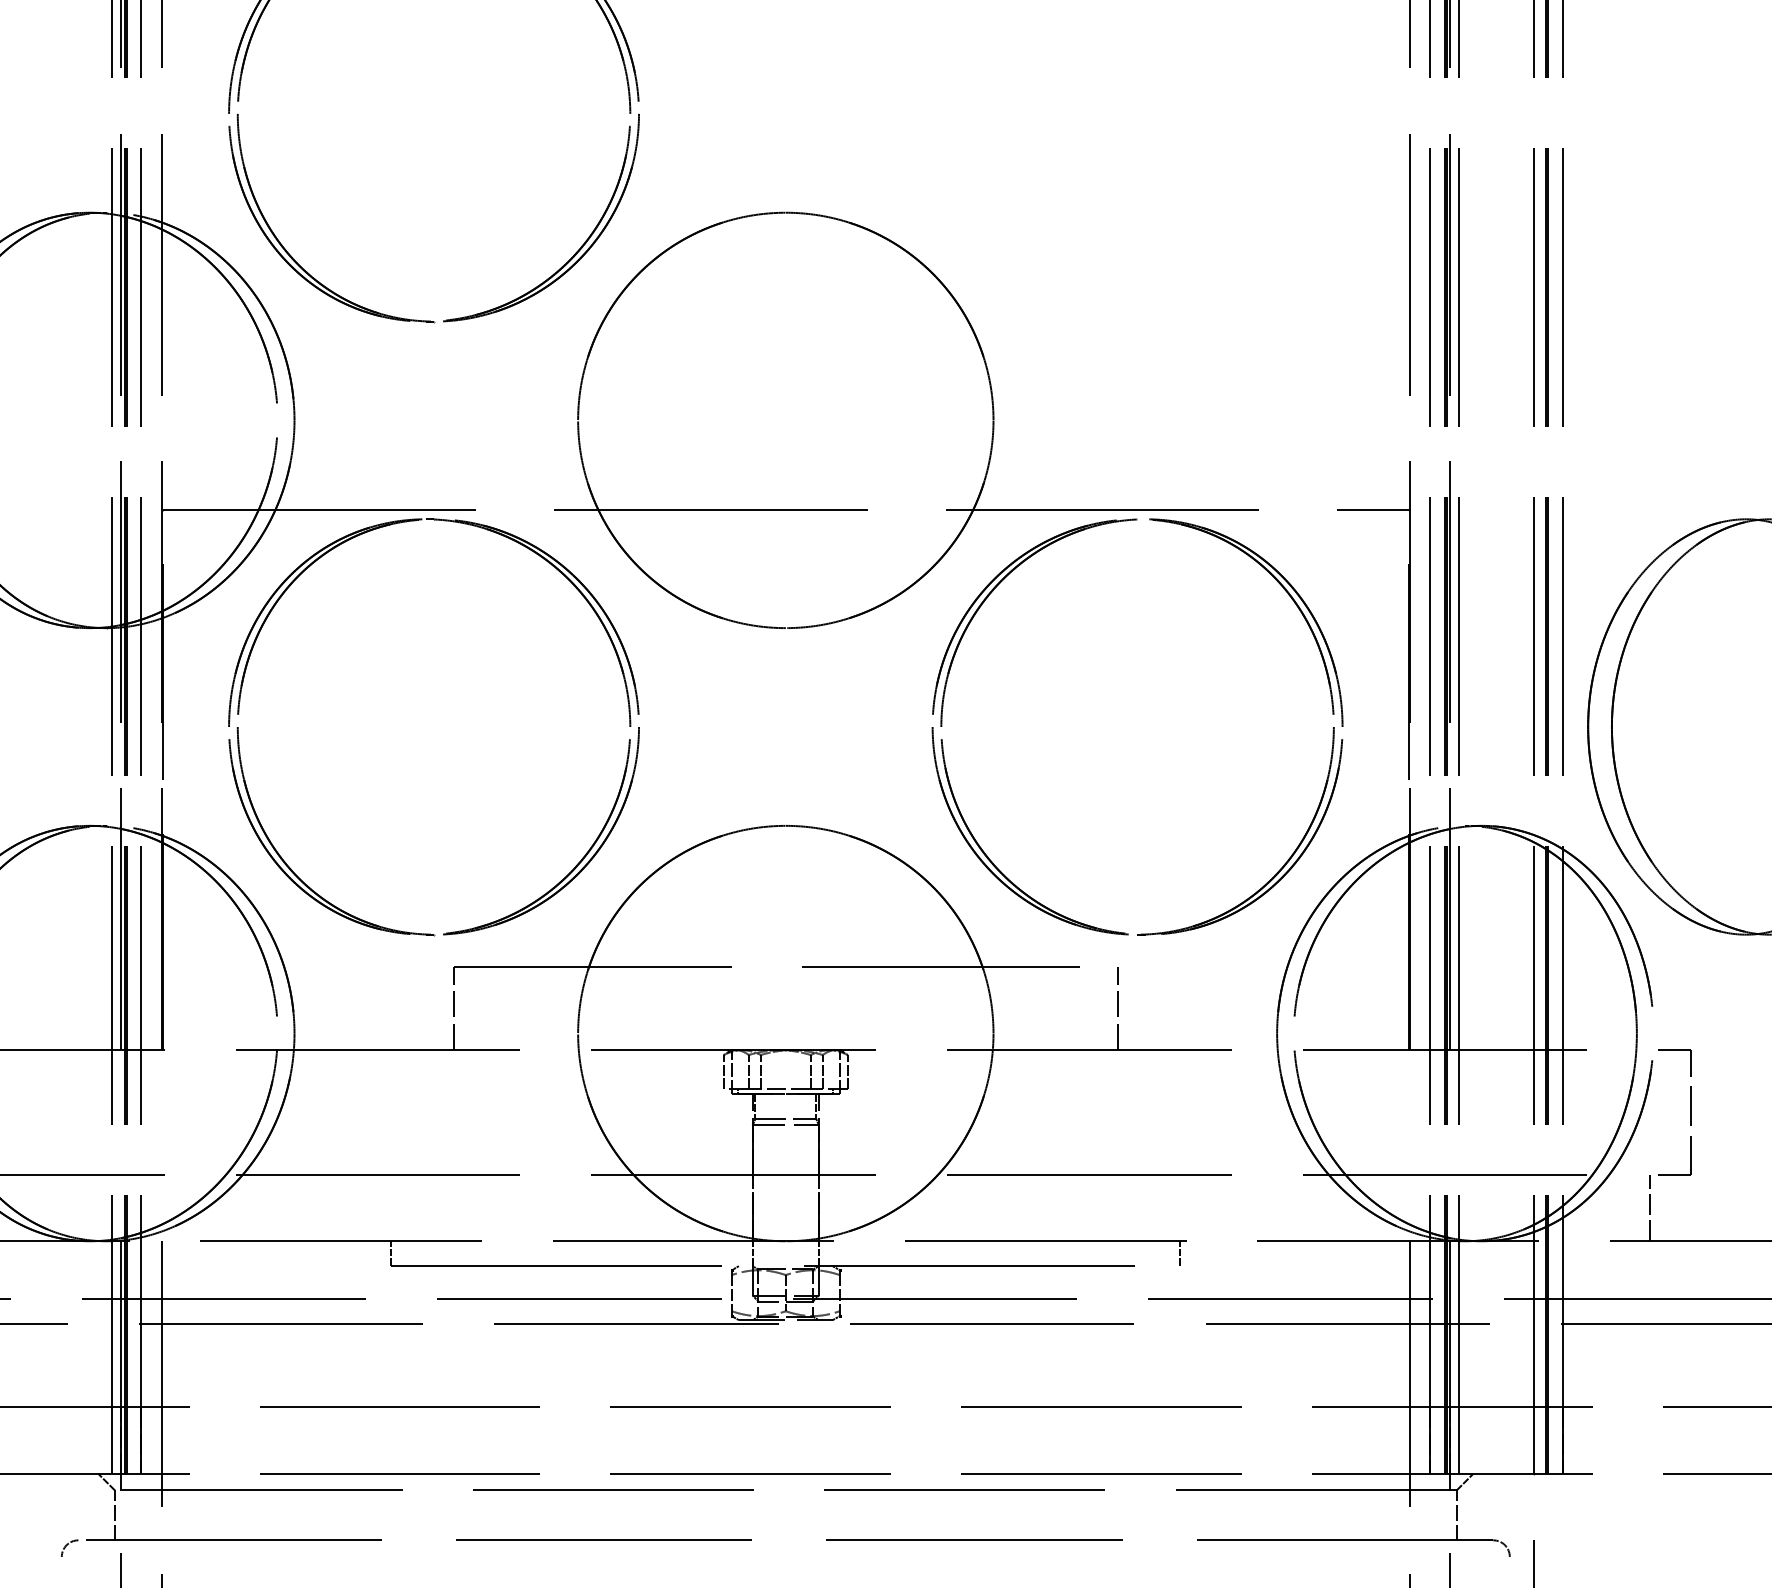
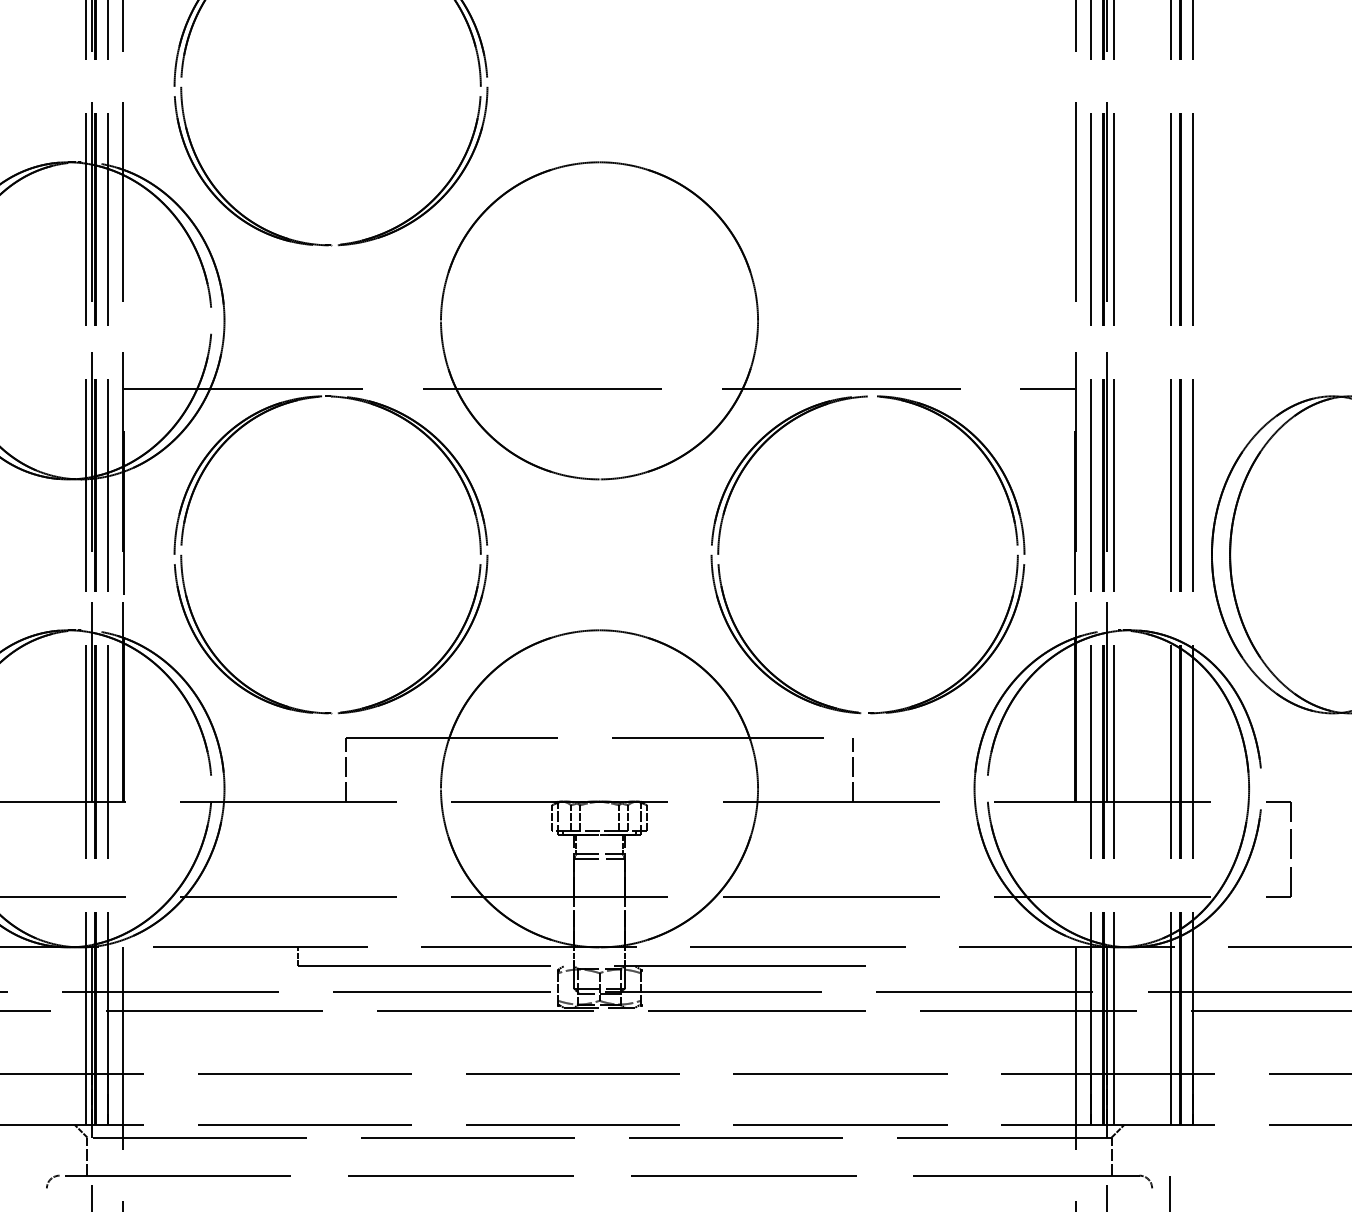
line: (1649, 1207) -> (1258, 921), removed
line: (1180, 1253) -> (900, 956), removed

